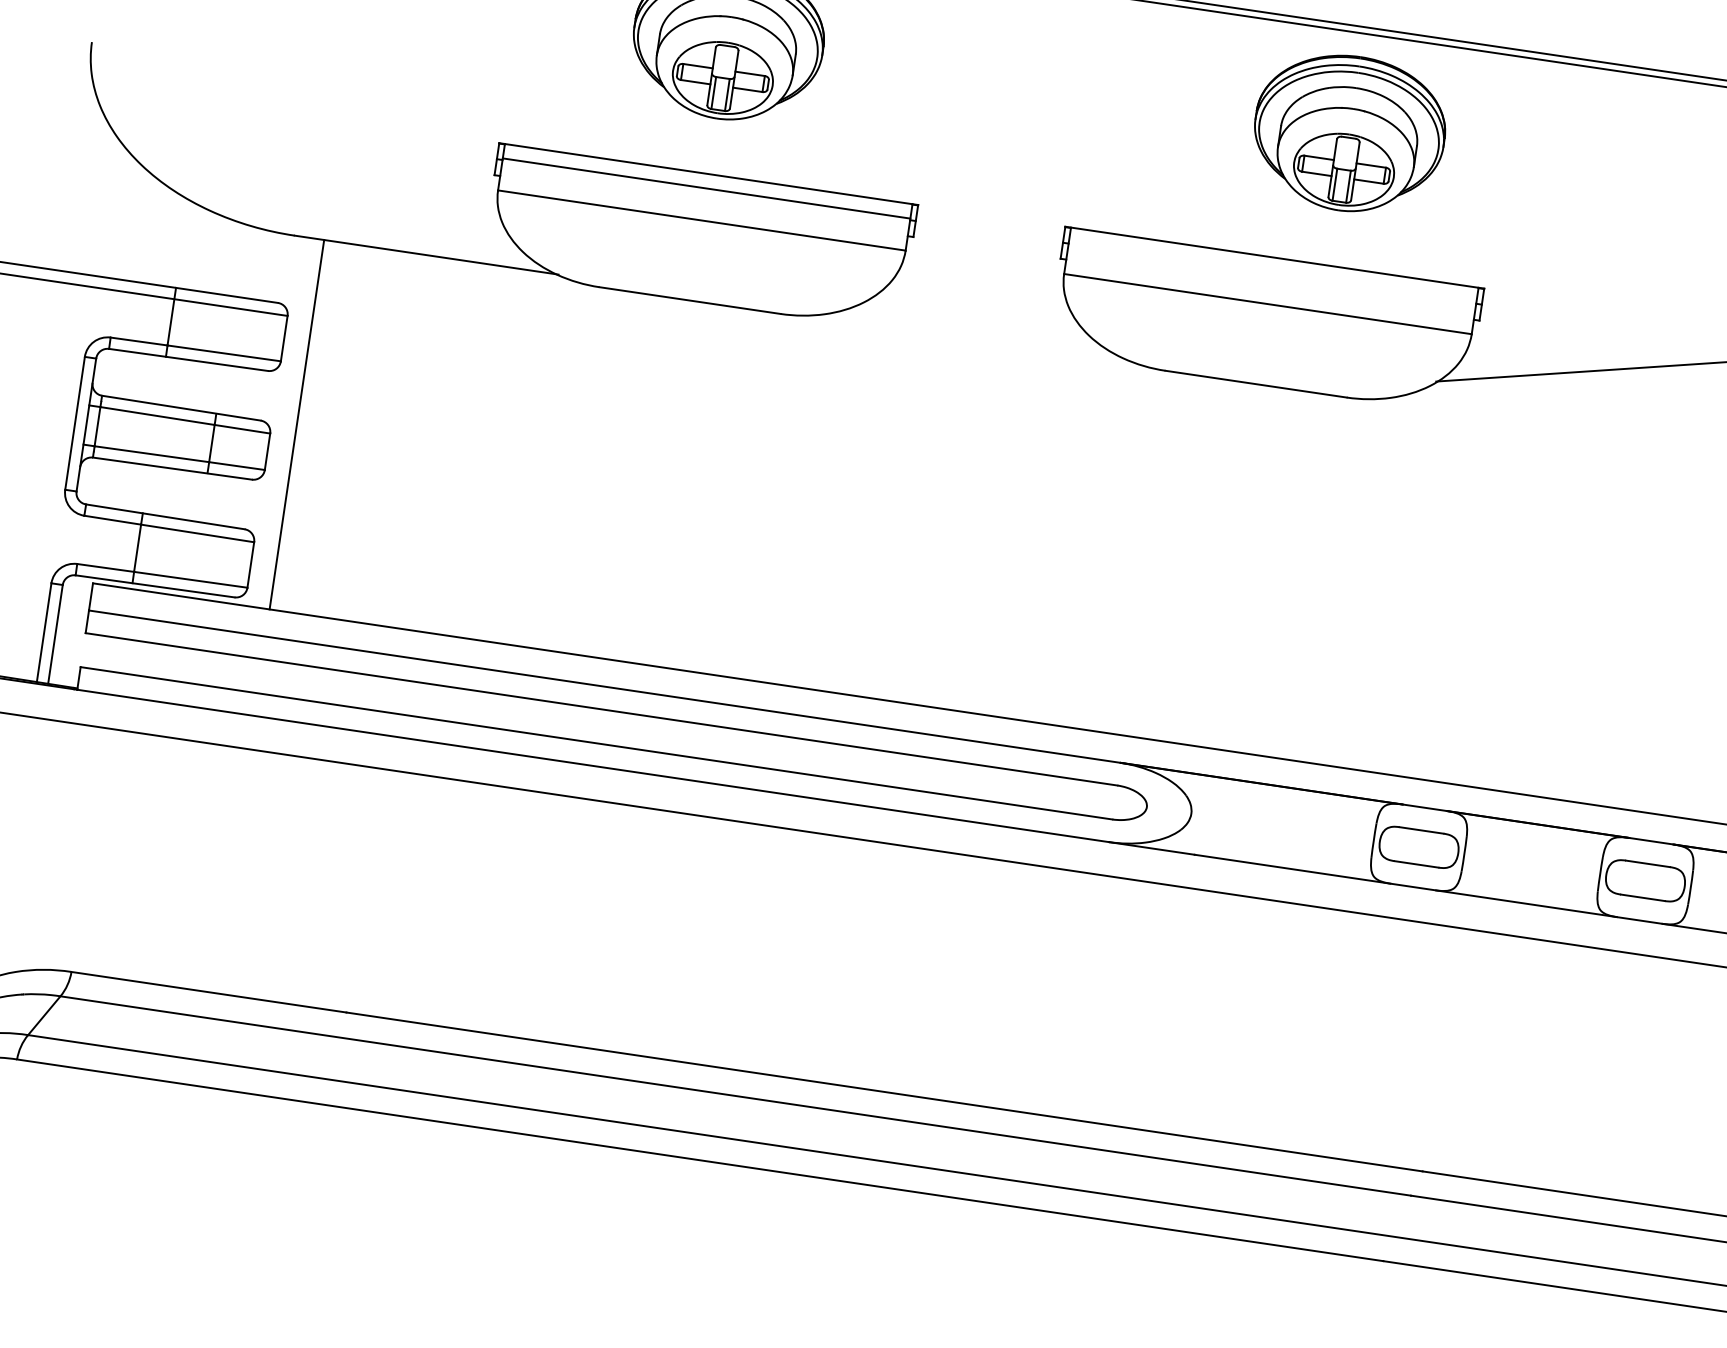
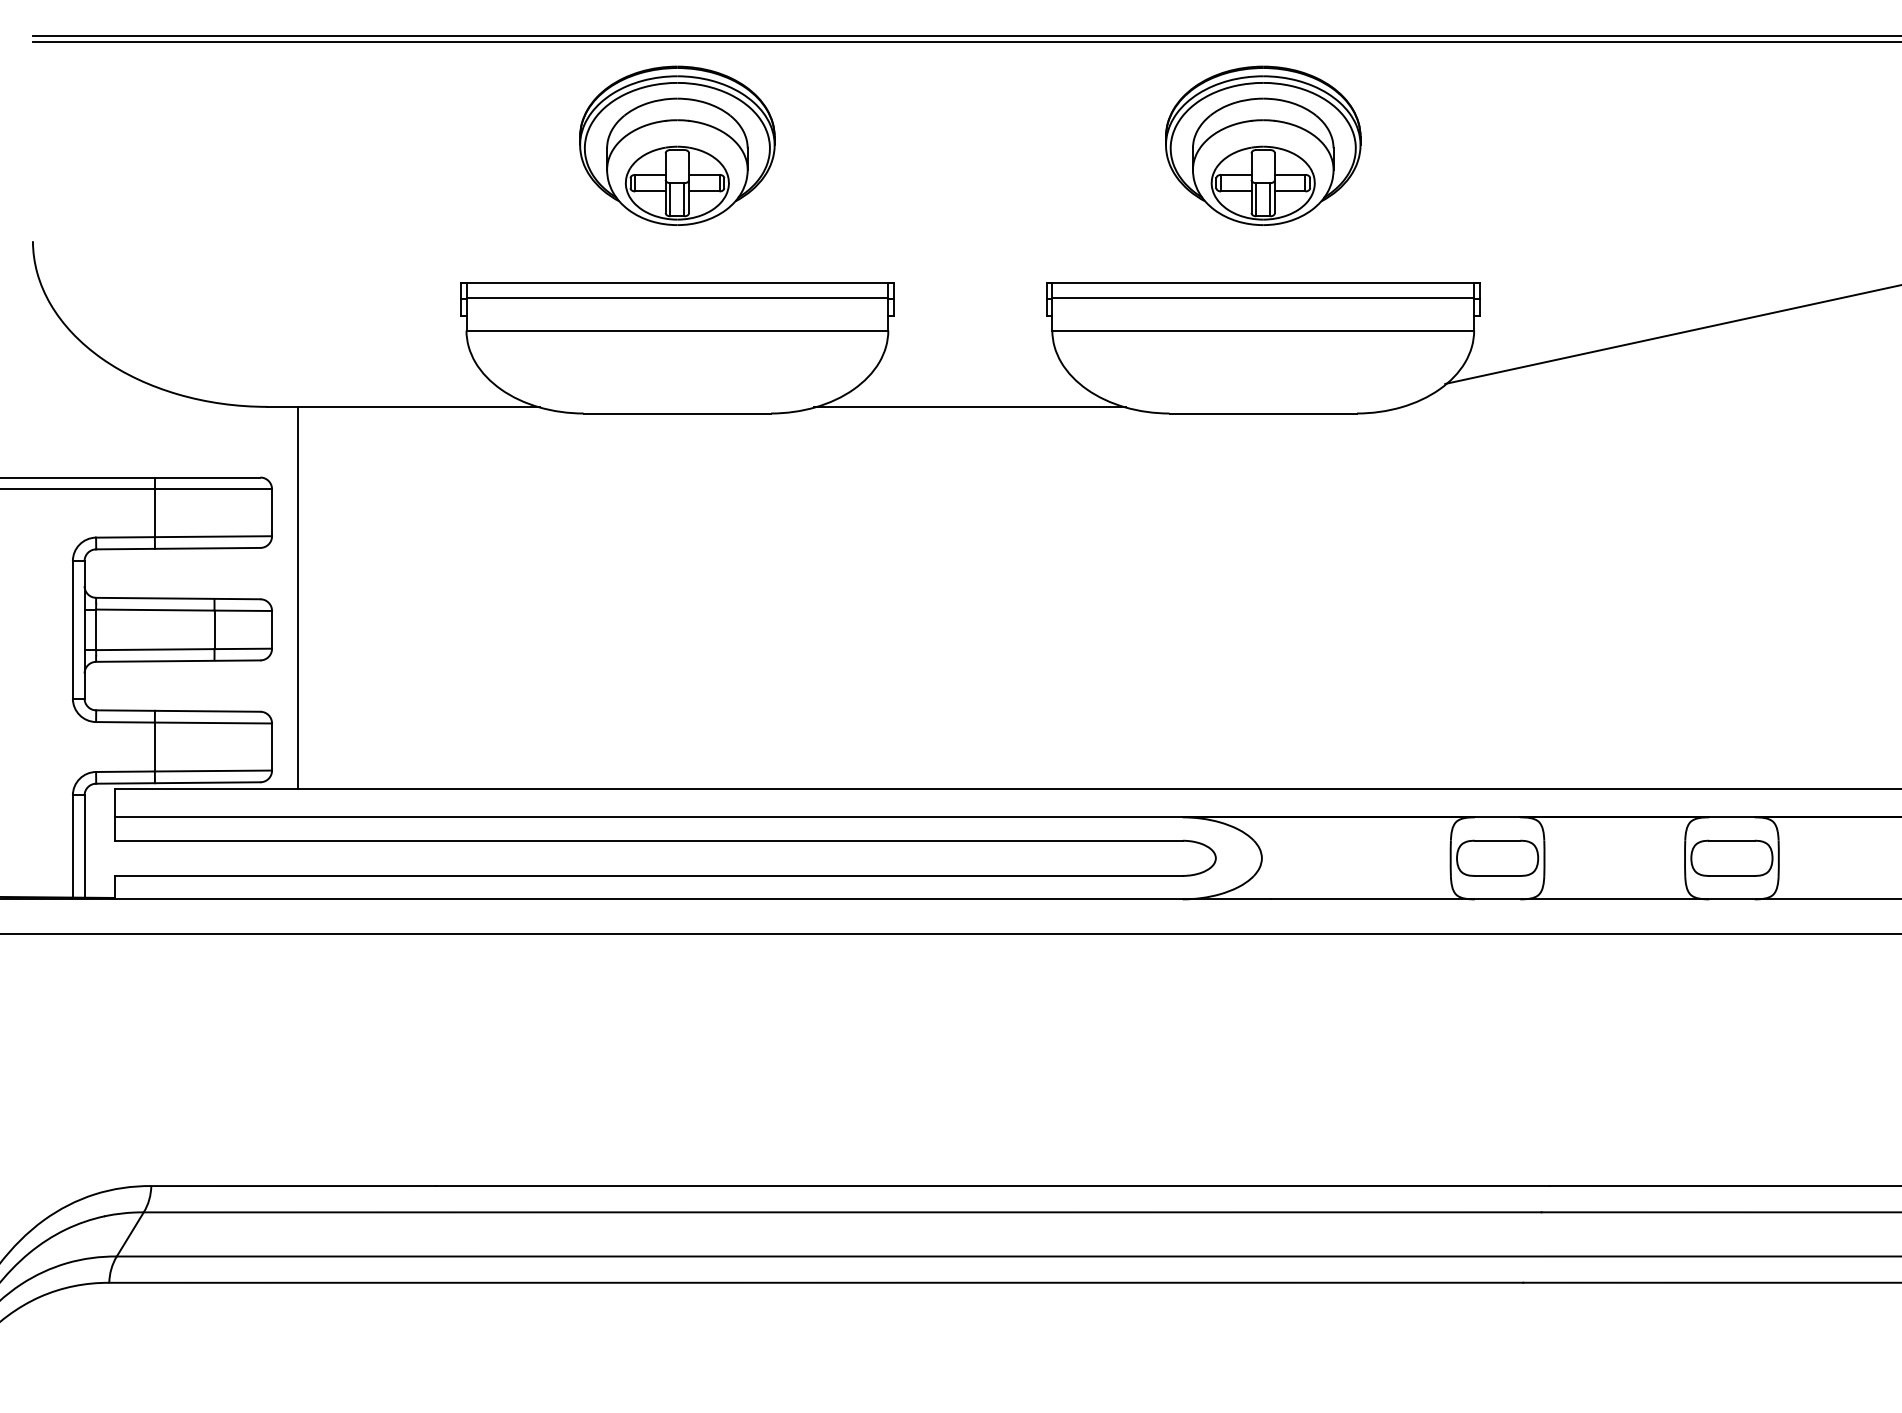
part: (1349, 133) -> (1263, 145), moved
line: (1272, 272) -> (1263, 297), added
line: (974, 335) -> (970, 406), added

